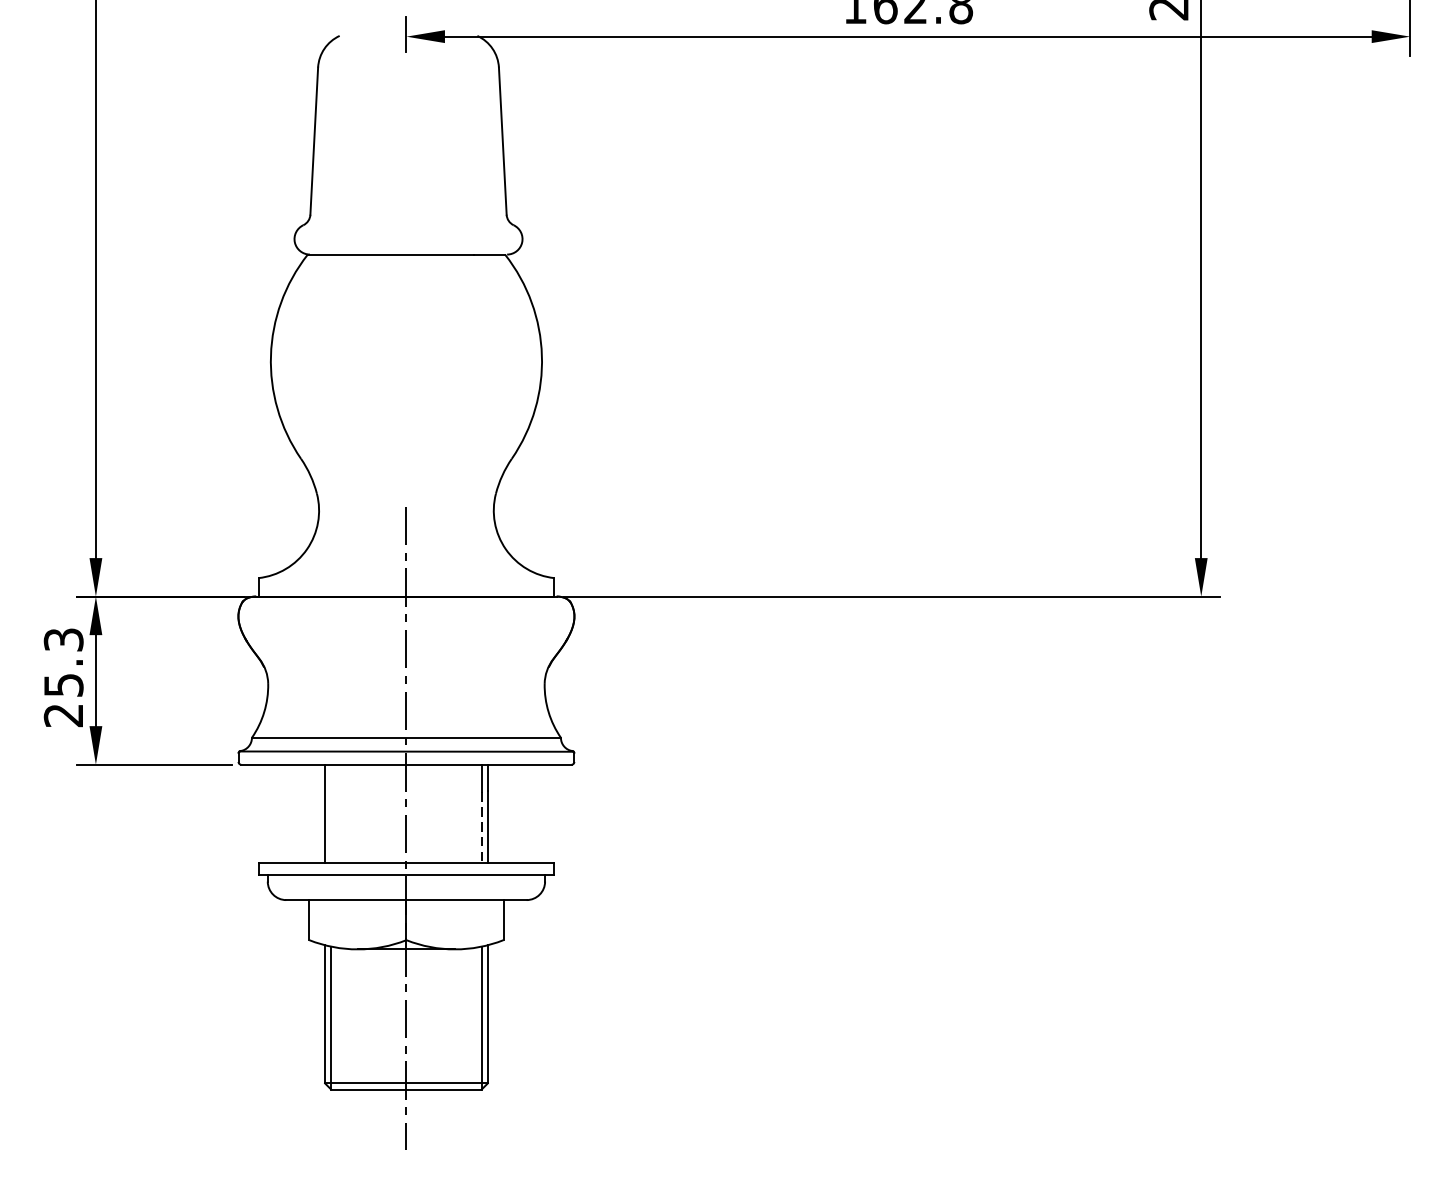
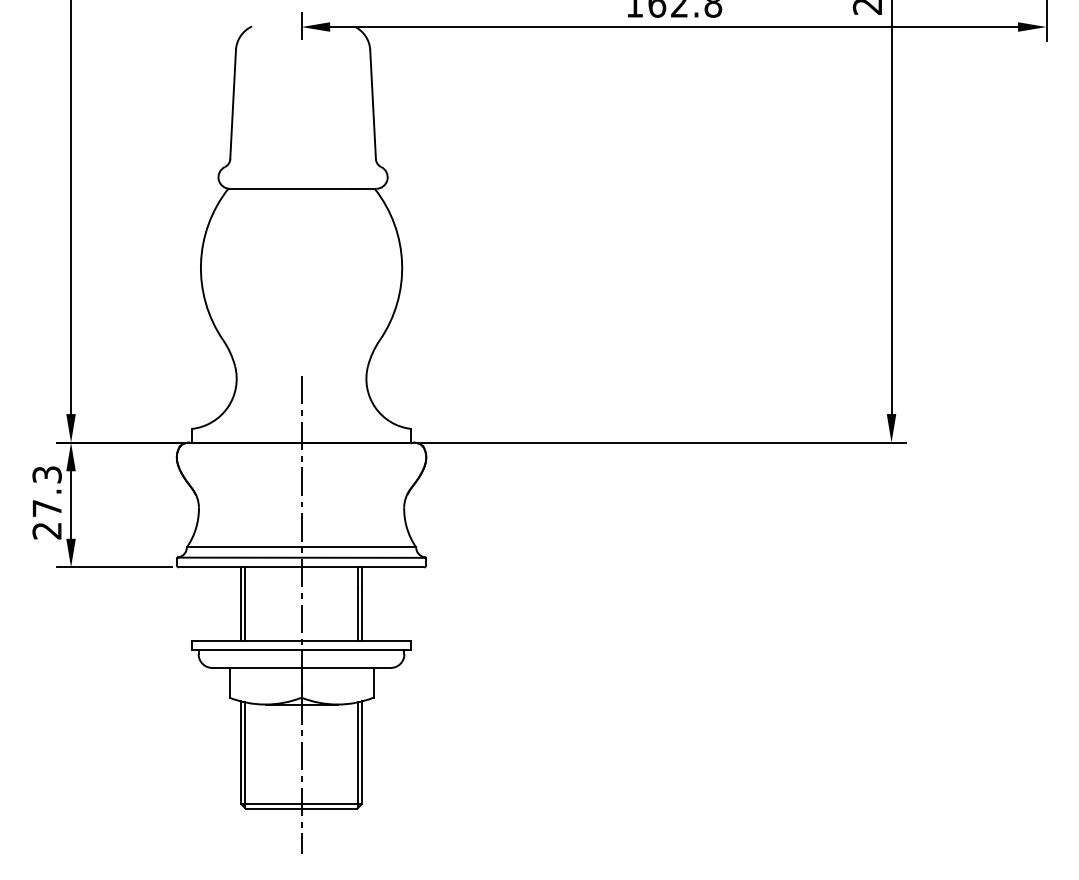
text: (62, 685) -> (46, 508), 25.3 -> 27.3
line: (330, 813) -> (245, 603), added
line: (481, 828) -> (357, 614), dashed -> solid

